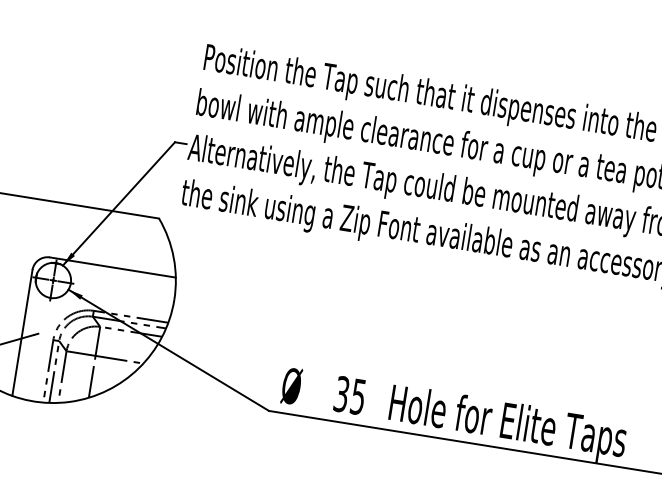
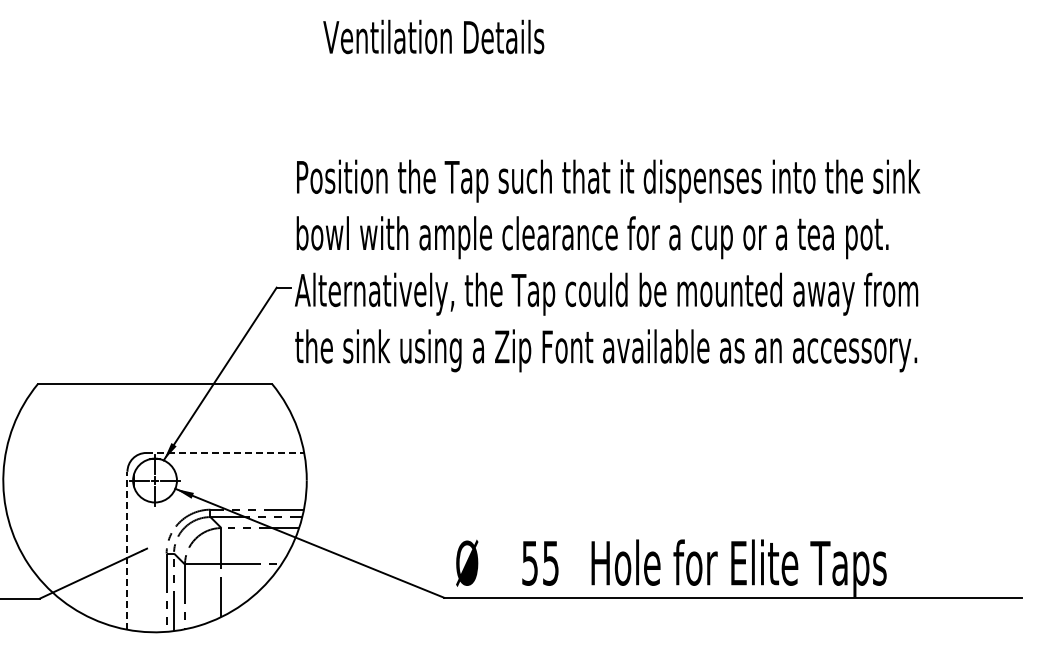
line: (113, 267) -> (225, 452), solid -> dashed
line: (22, 332) -> (127, 550), solid -> dashed
text: (341, 393) -> (529, 562), 35 -> 55

